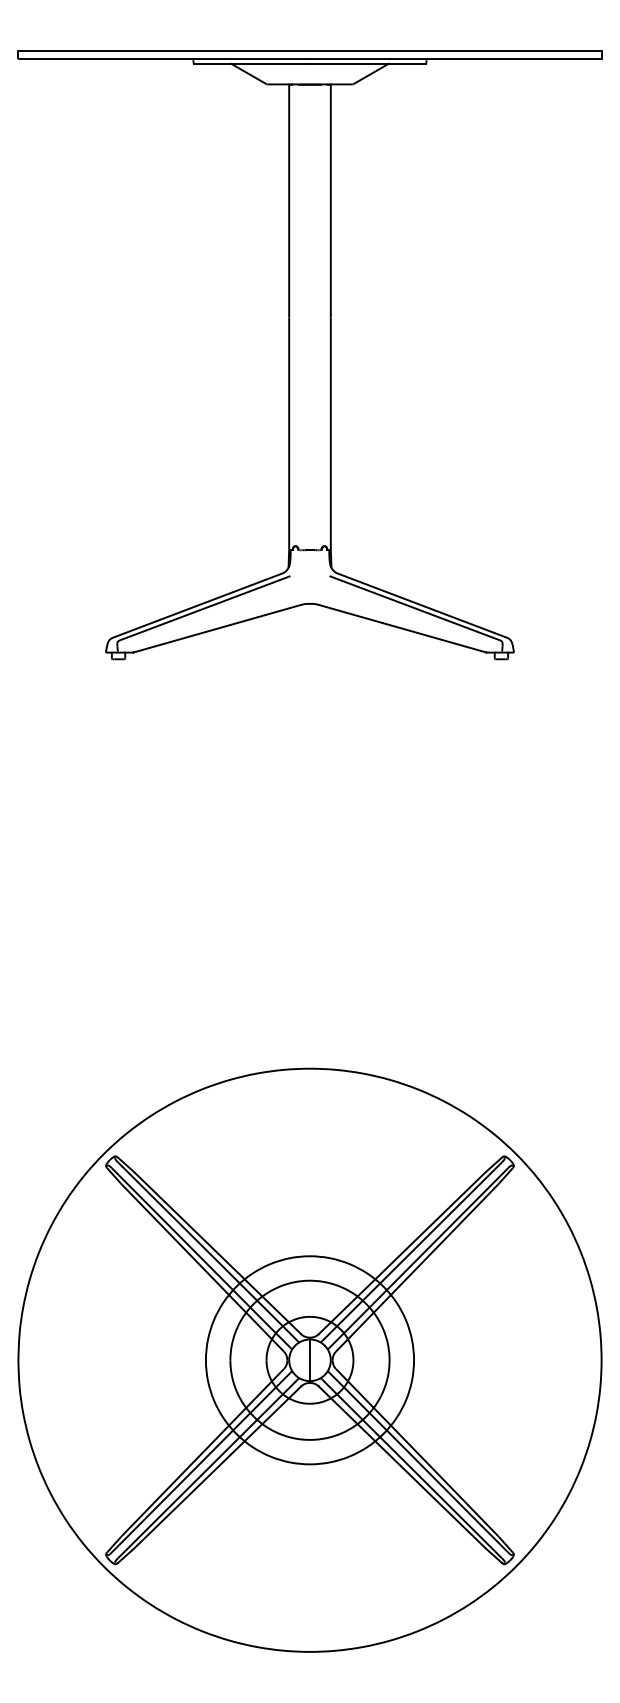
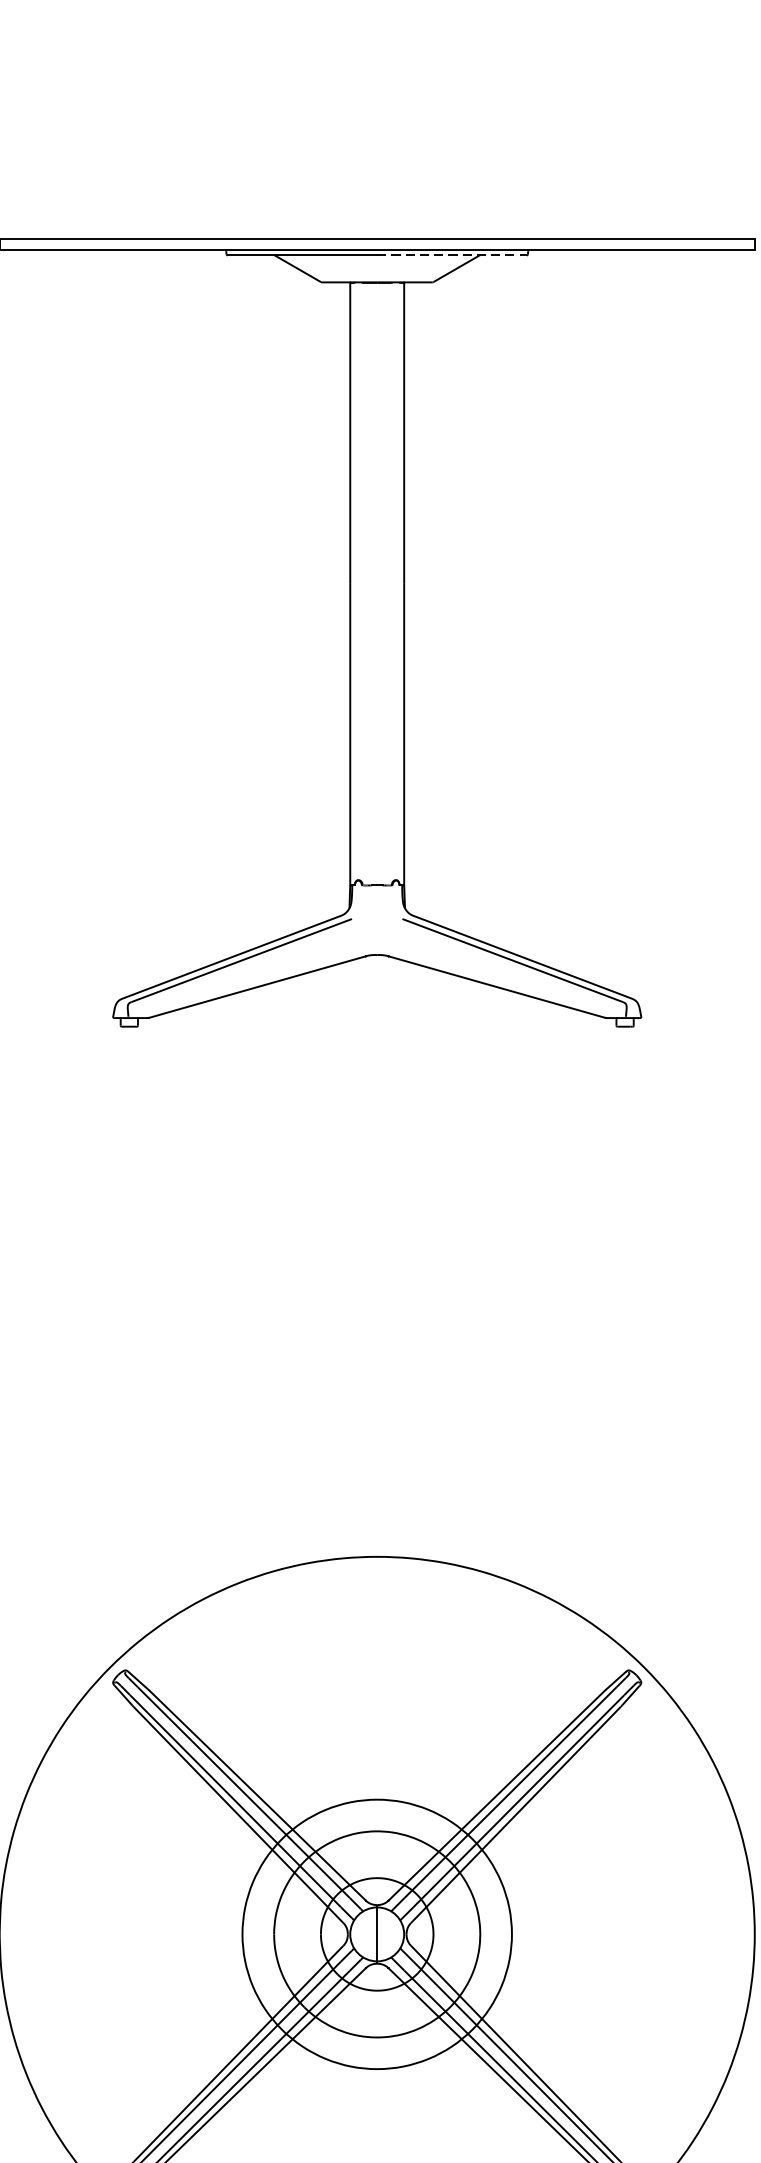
line: (367, 63) -> (451, 255), solid -> dashed

